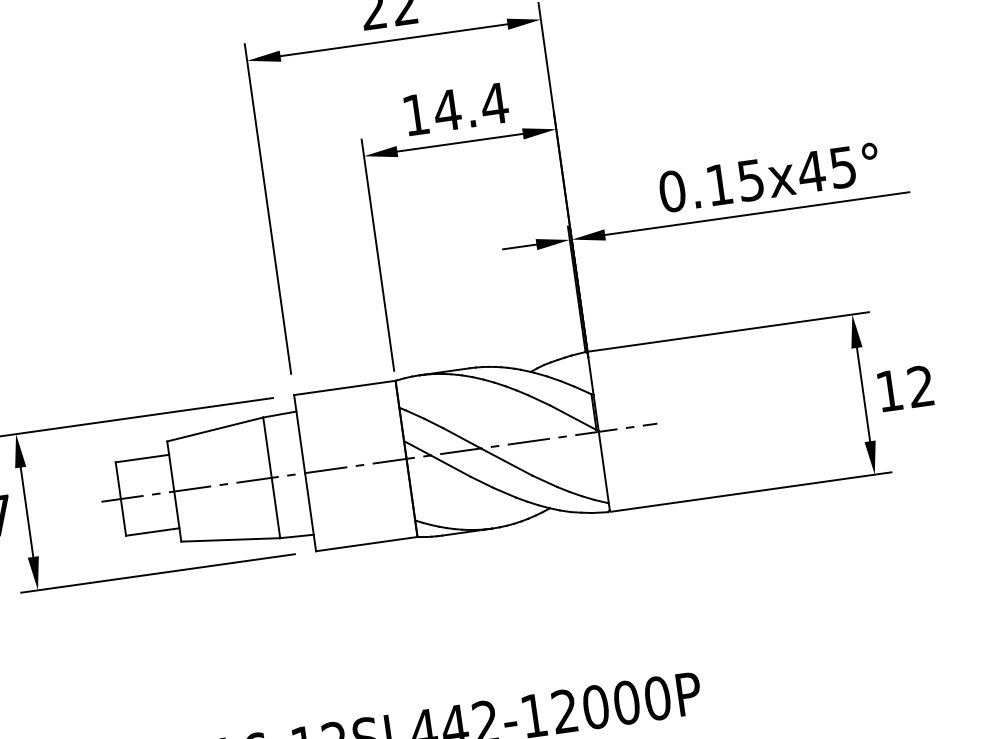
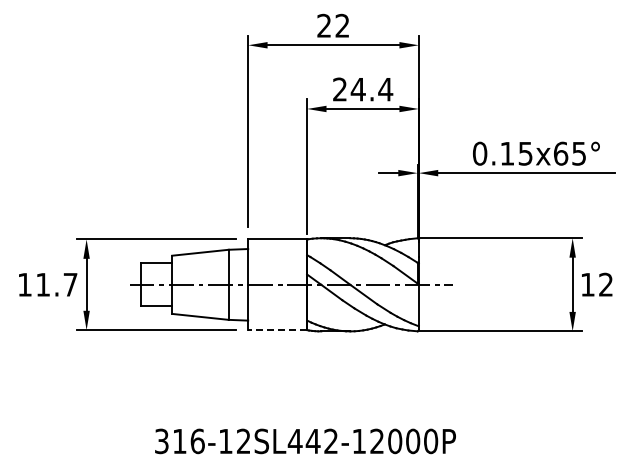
text: (415, 114) -> (339, 89), 14.4 -> 24.4
text: (810, 171) -> (560, 153), 0.15x45° -> 0.15x65°
line: (366, 544) -> (277, 330), solid -> dashed

